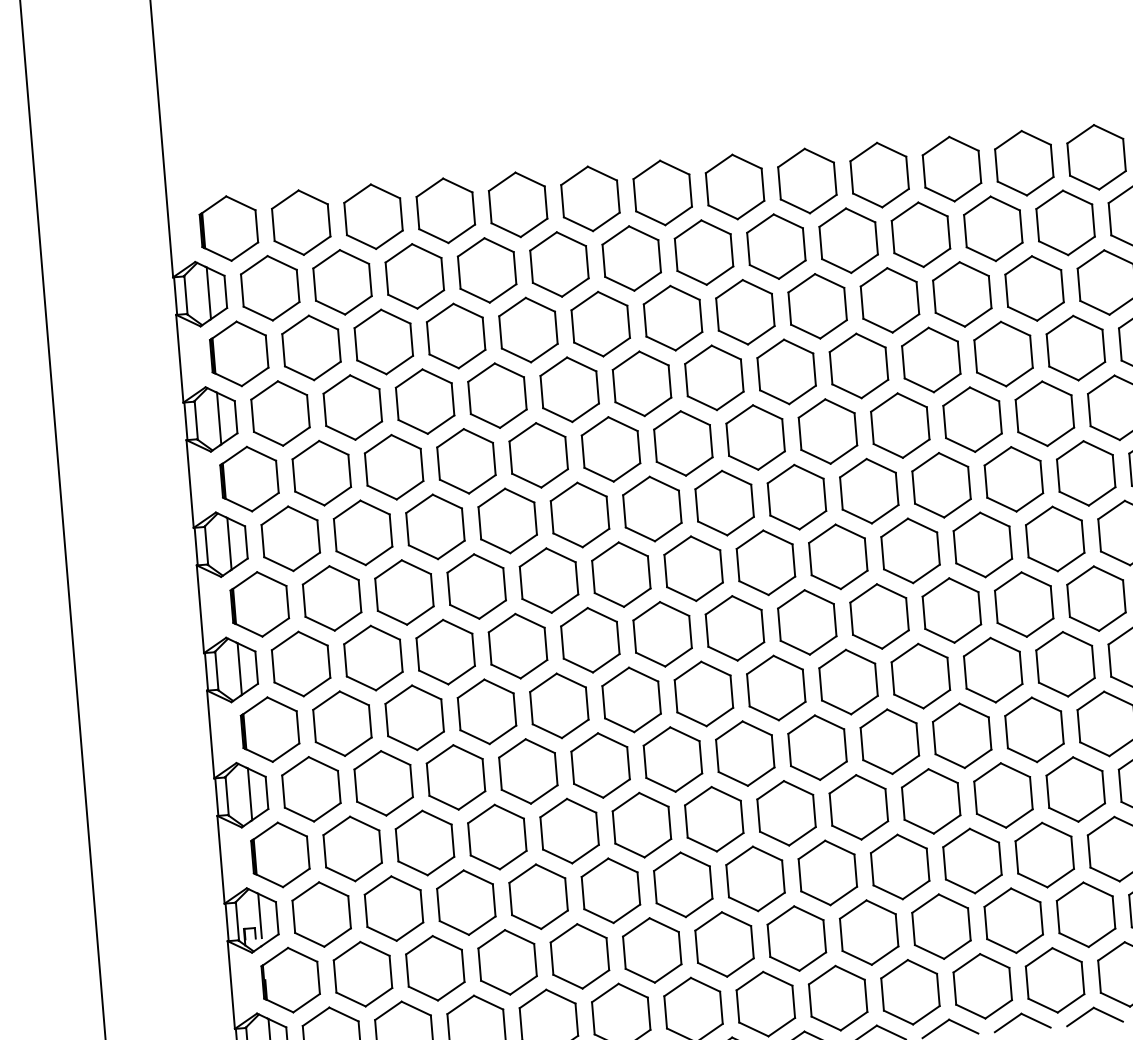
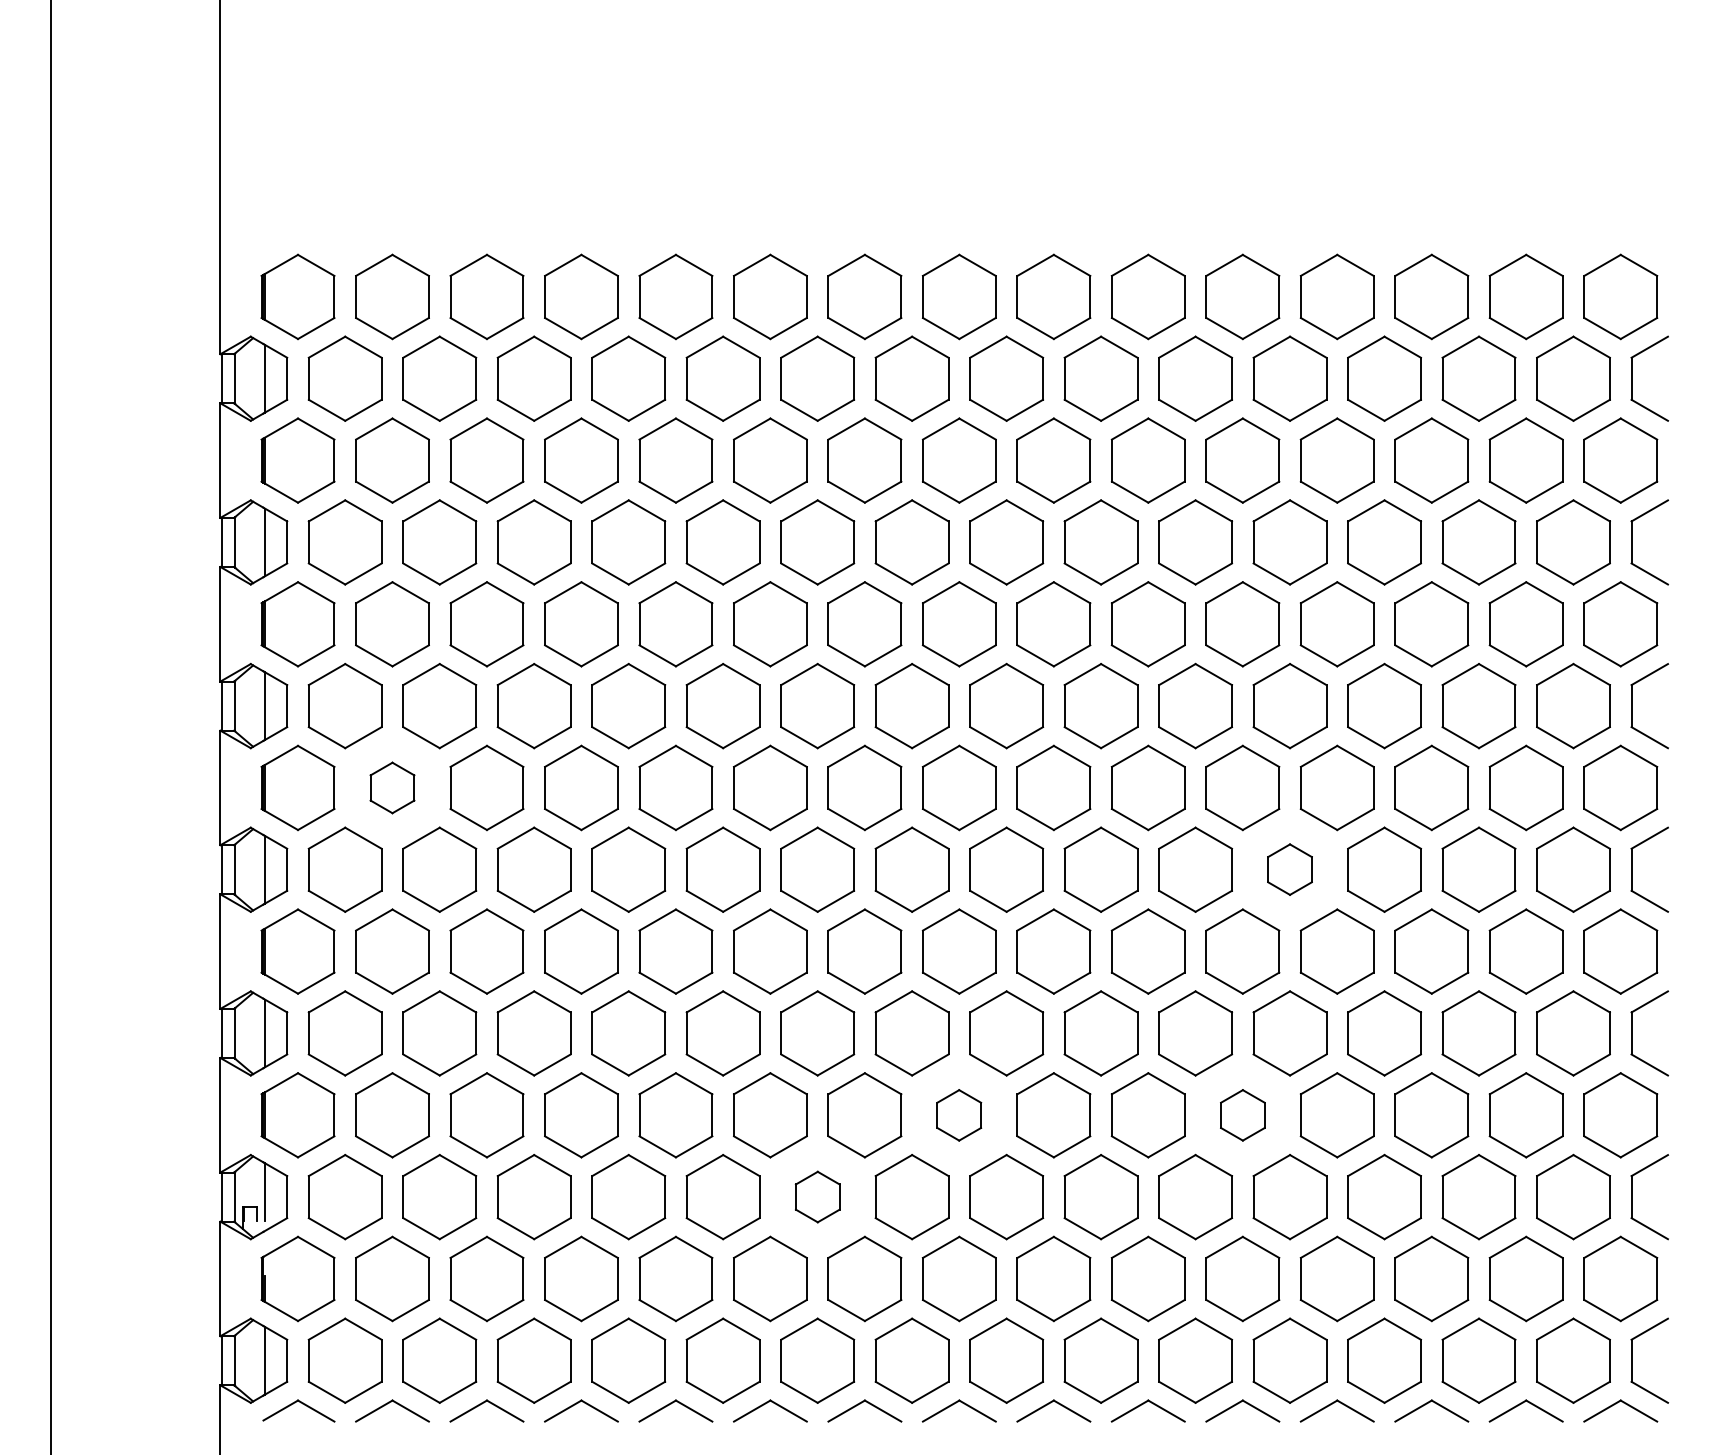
part: (332, 598) -> (392, 787), size x0.6
part: (1023, 604) -> (1289, 869), size x0.6
part: (1003, 795) -> (1242, 1115), size x0.6
part: (785, 813) -> (958, 1115), size x0.6
part: (683, 884) -> (817, 1196), size x0.6

